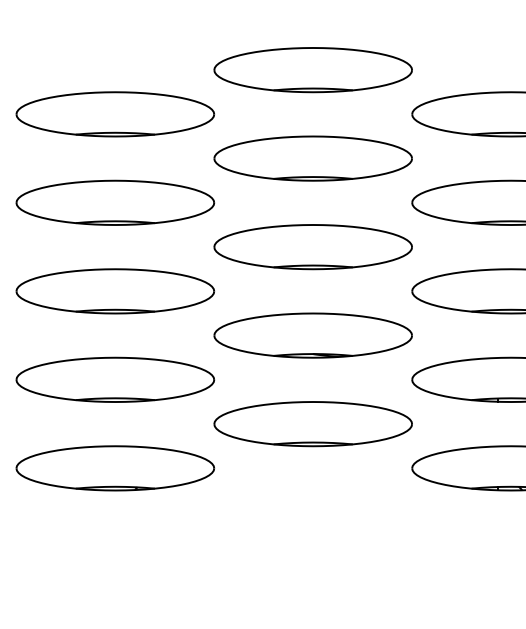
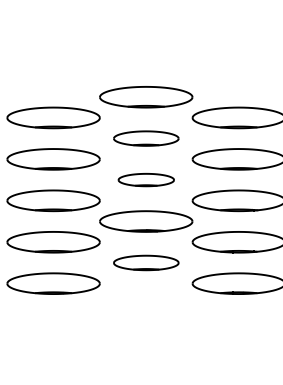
part: (313, 158) -> (146, 138), size x0.7
part: (313, 245) -> (146, 179), size x0.6
part: (313, 423) -> (146, 262), size x0.7

